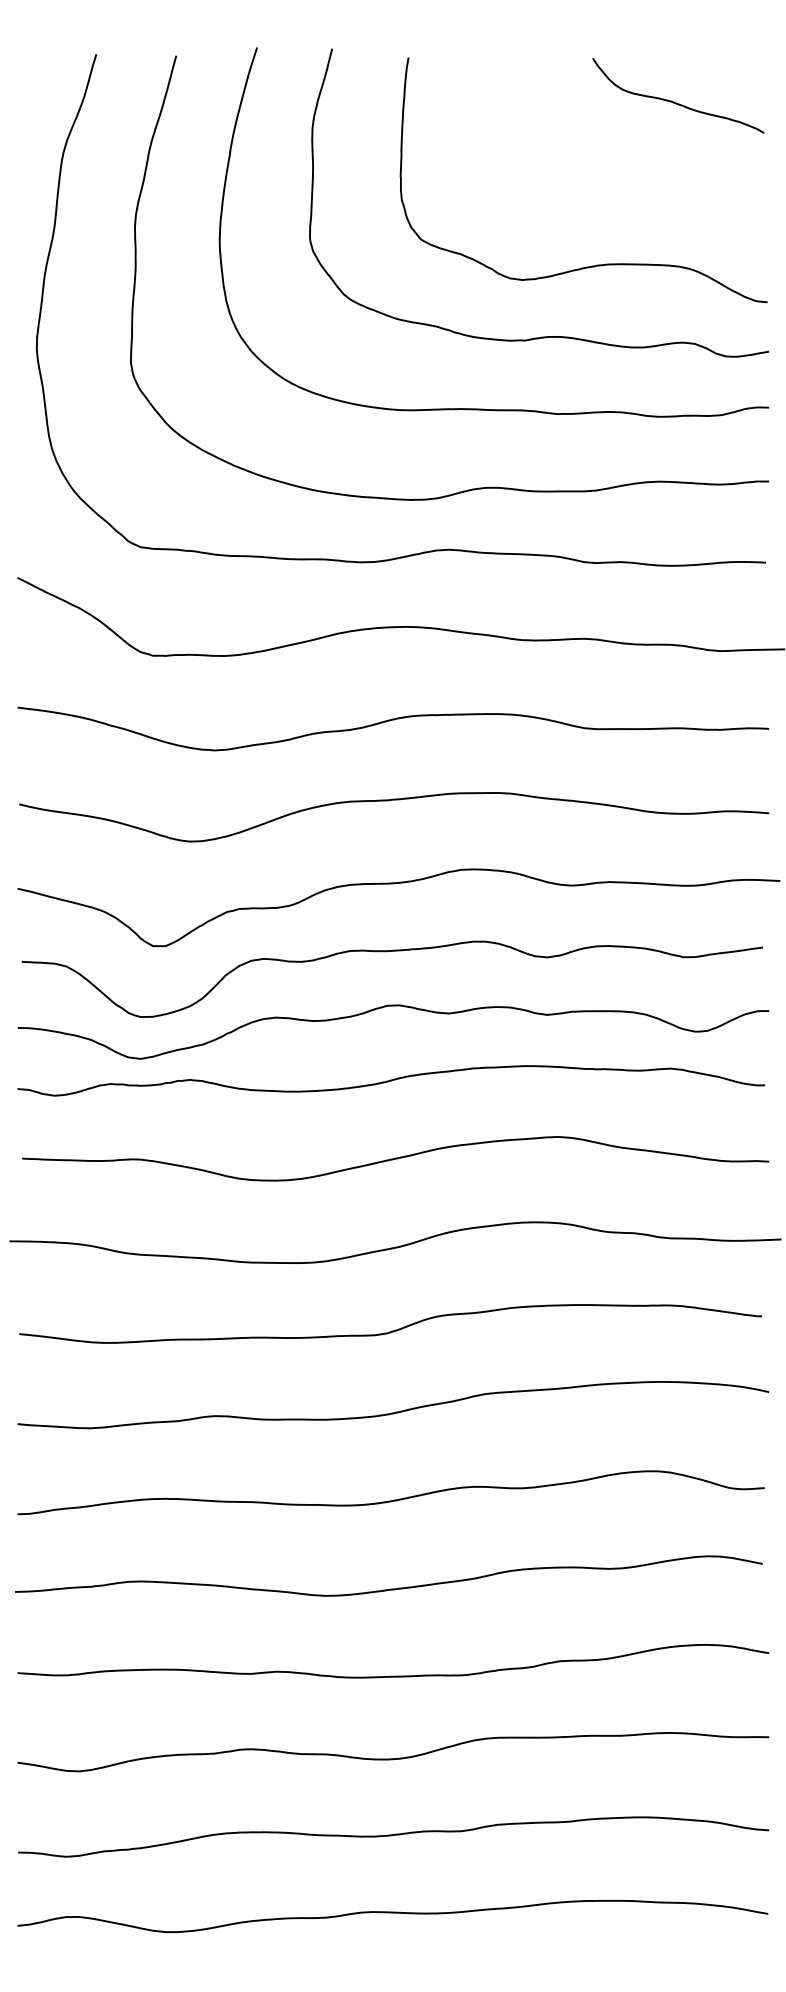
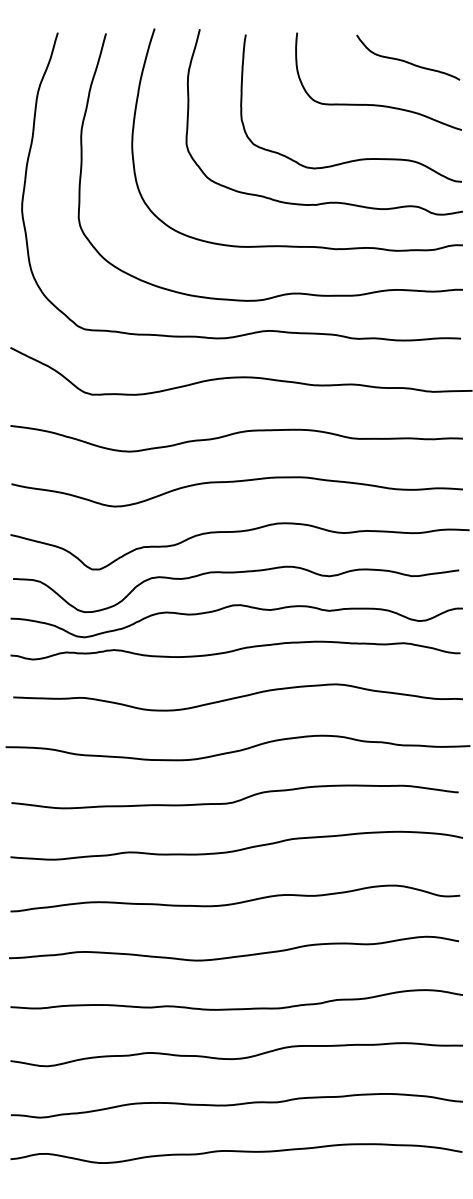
curve: (628, 173) -> (378, 104), added

